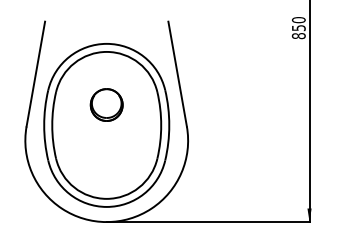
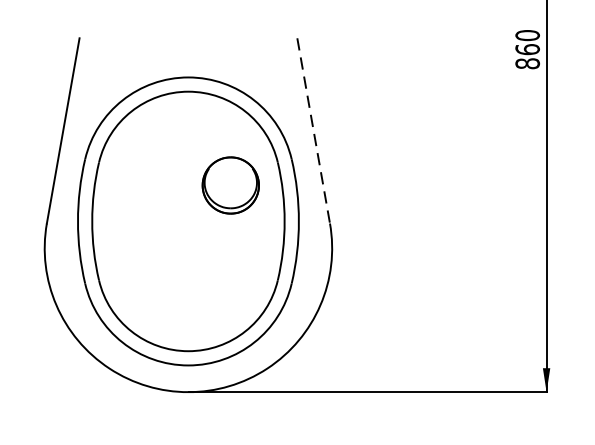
text: (298, 28) -> (527, 50), 850 -> 860
line: (177, 74) -> (313, 131), solid -> dashed
part: (106, 104) -> (230, 184), moved

